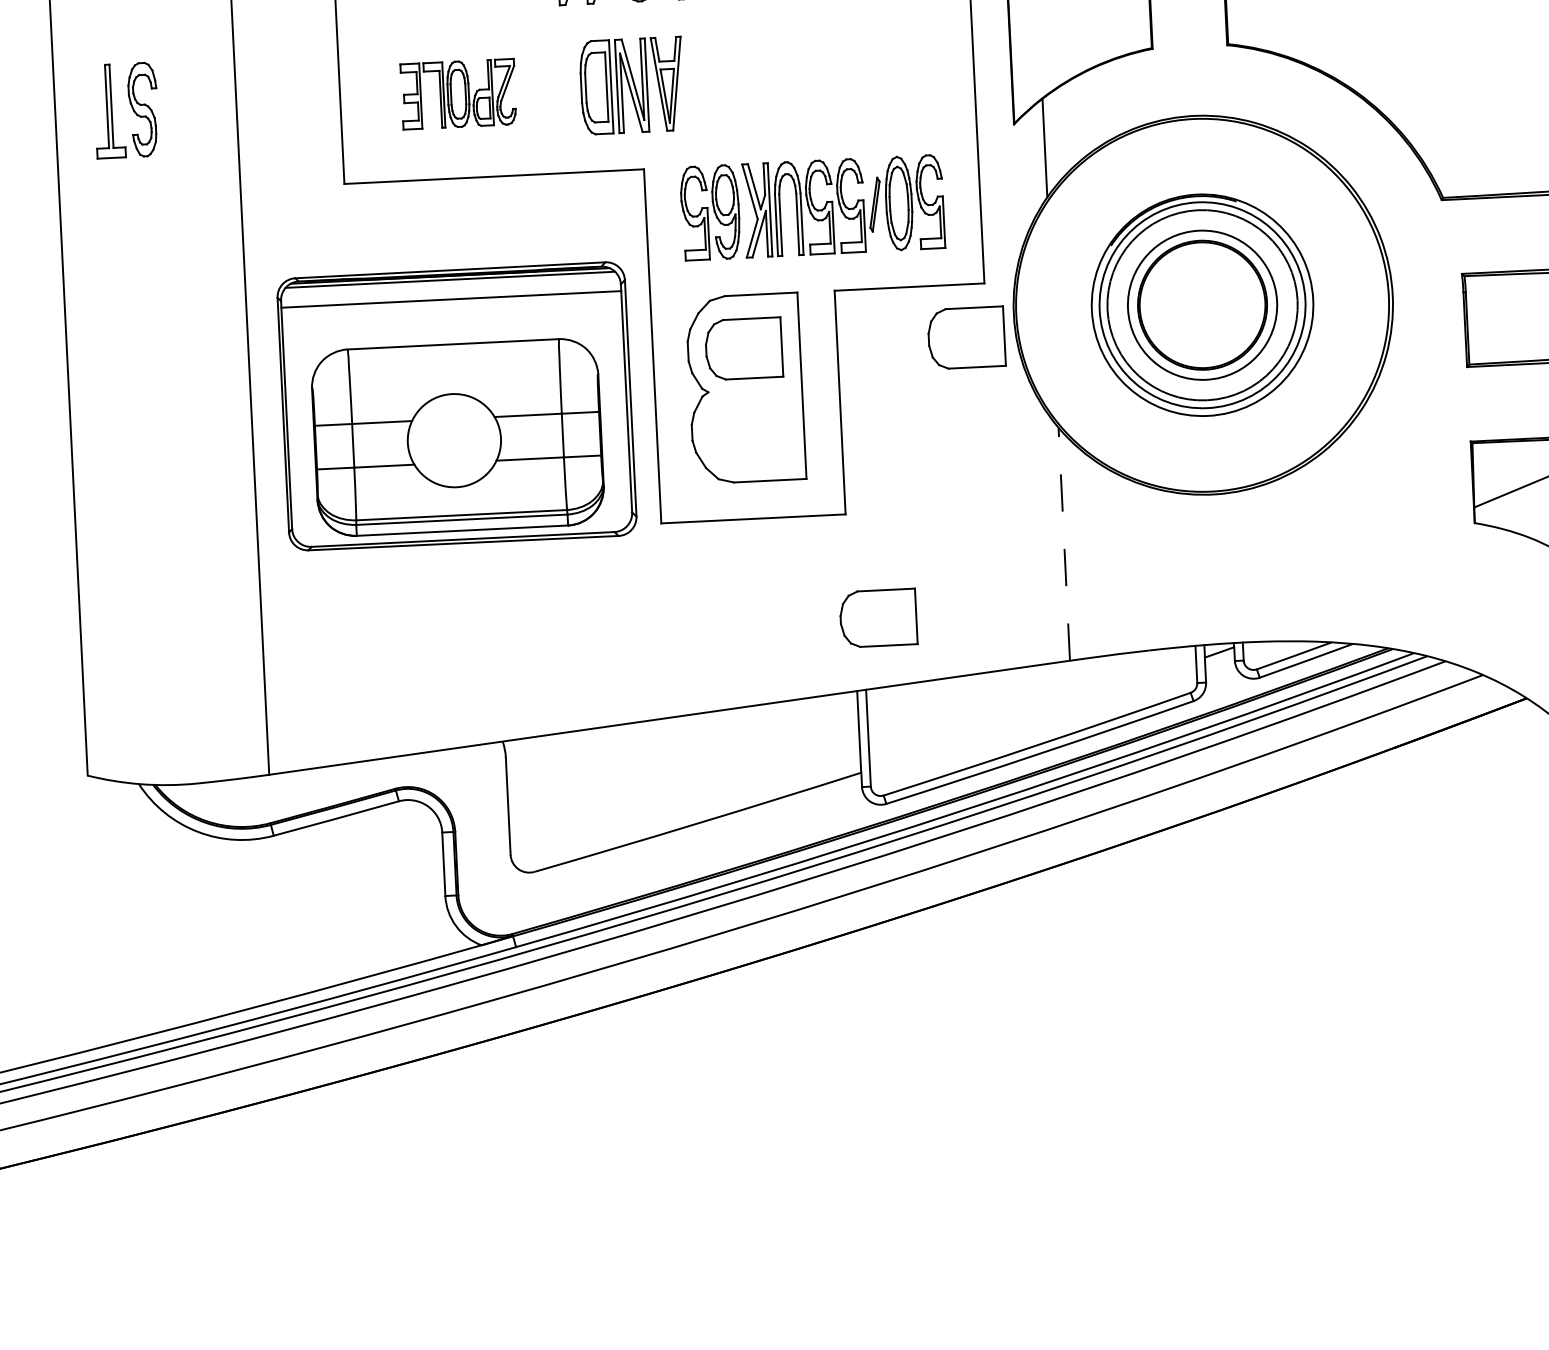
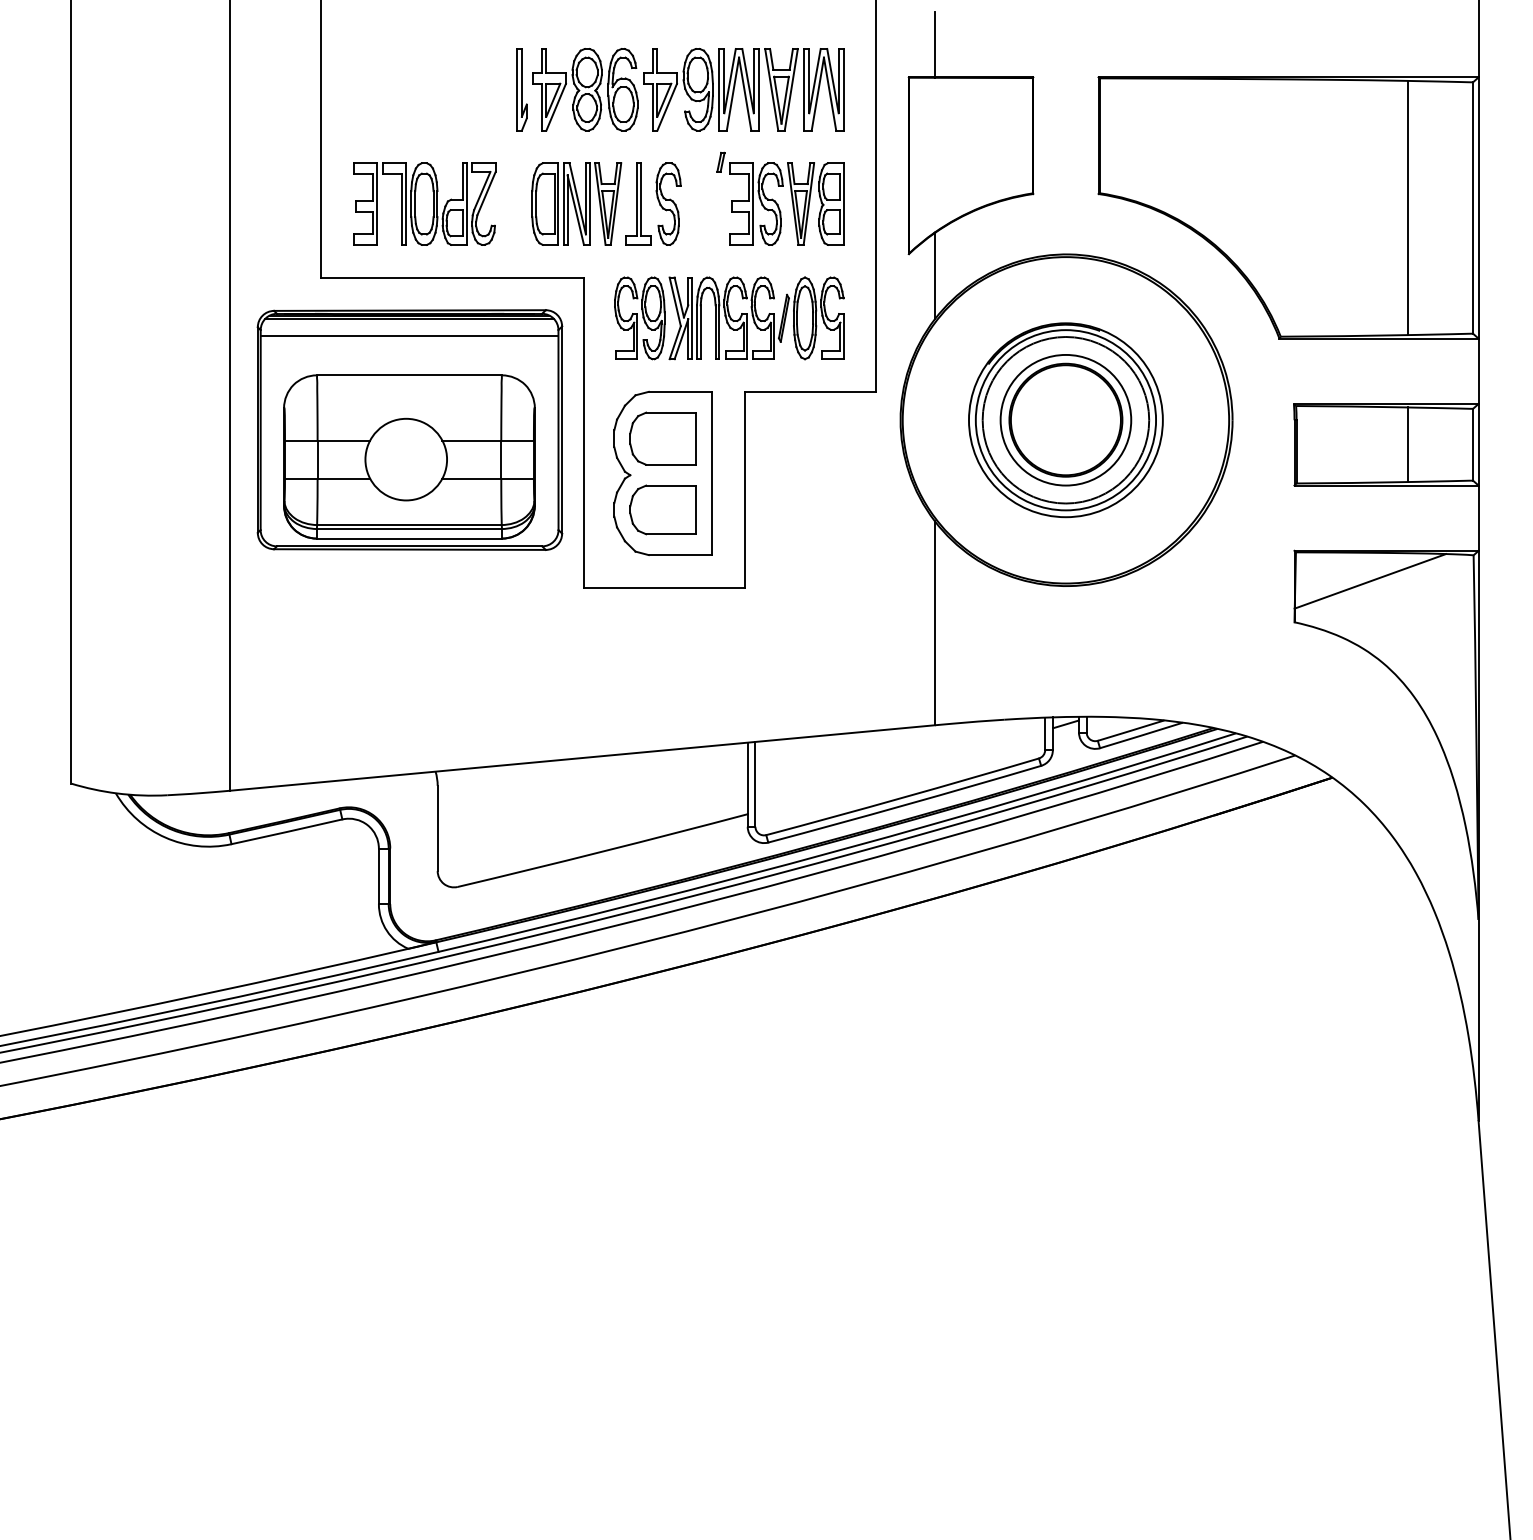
part: (864, 68) -> (780, 198), added
part: (458, 93) -> (424, 203), size x1.43
part: (126, 109) -> (653, 203), moved
part: (965, 337) -> (857, 438), removed
part: (456, 406) -> (409, 429), moved
line: (1063, 543) -> (934, 622), dashed -> solid
part: (877, 617) -> (662, 509), moved

